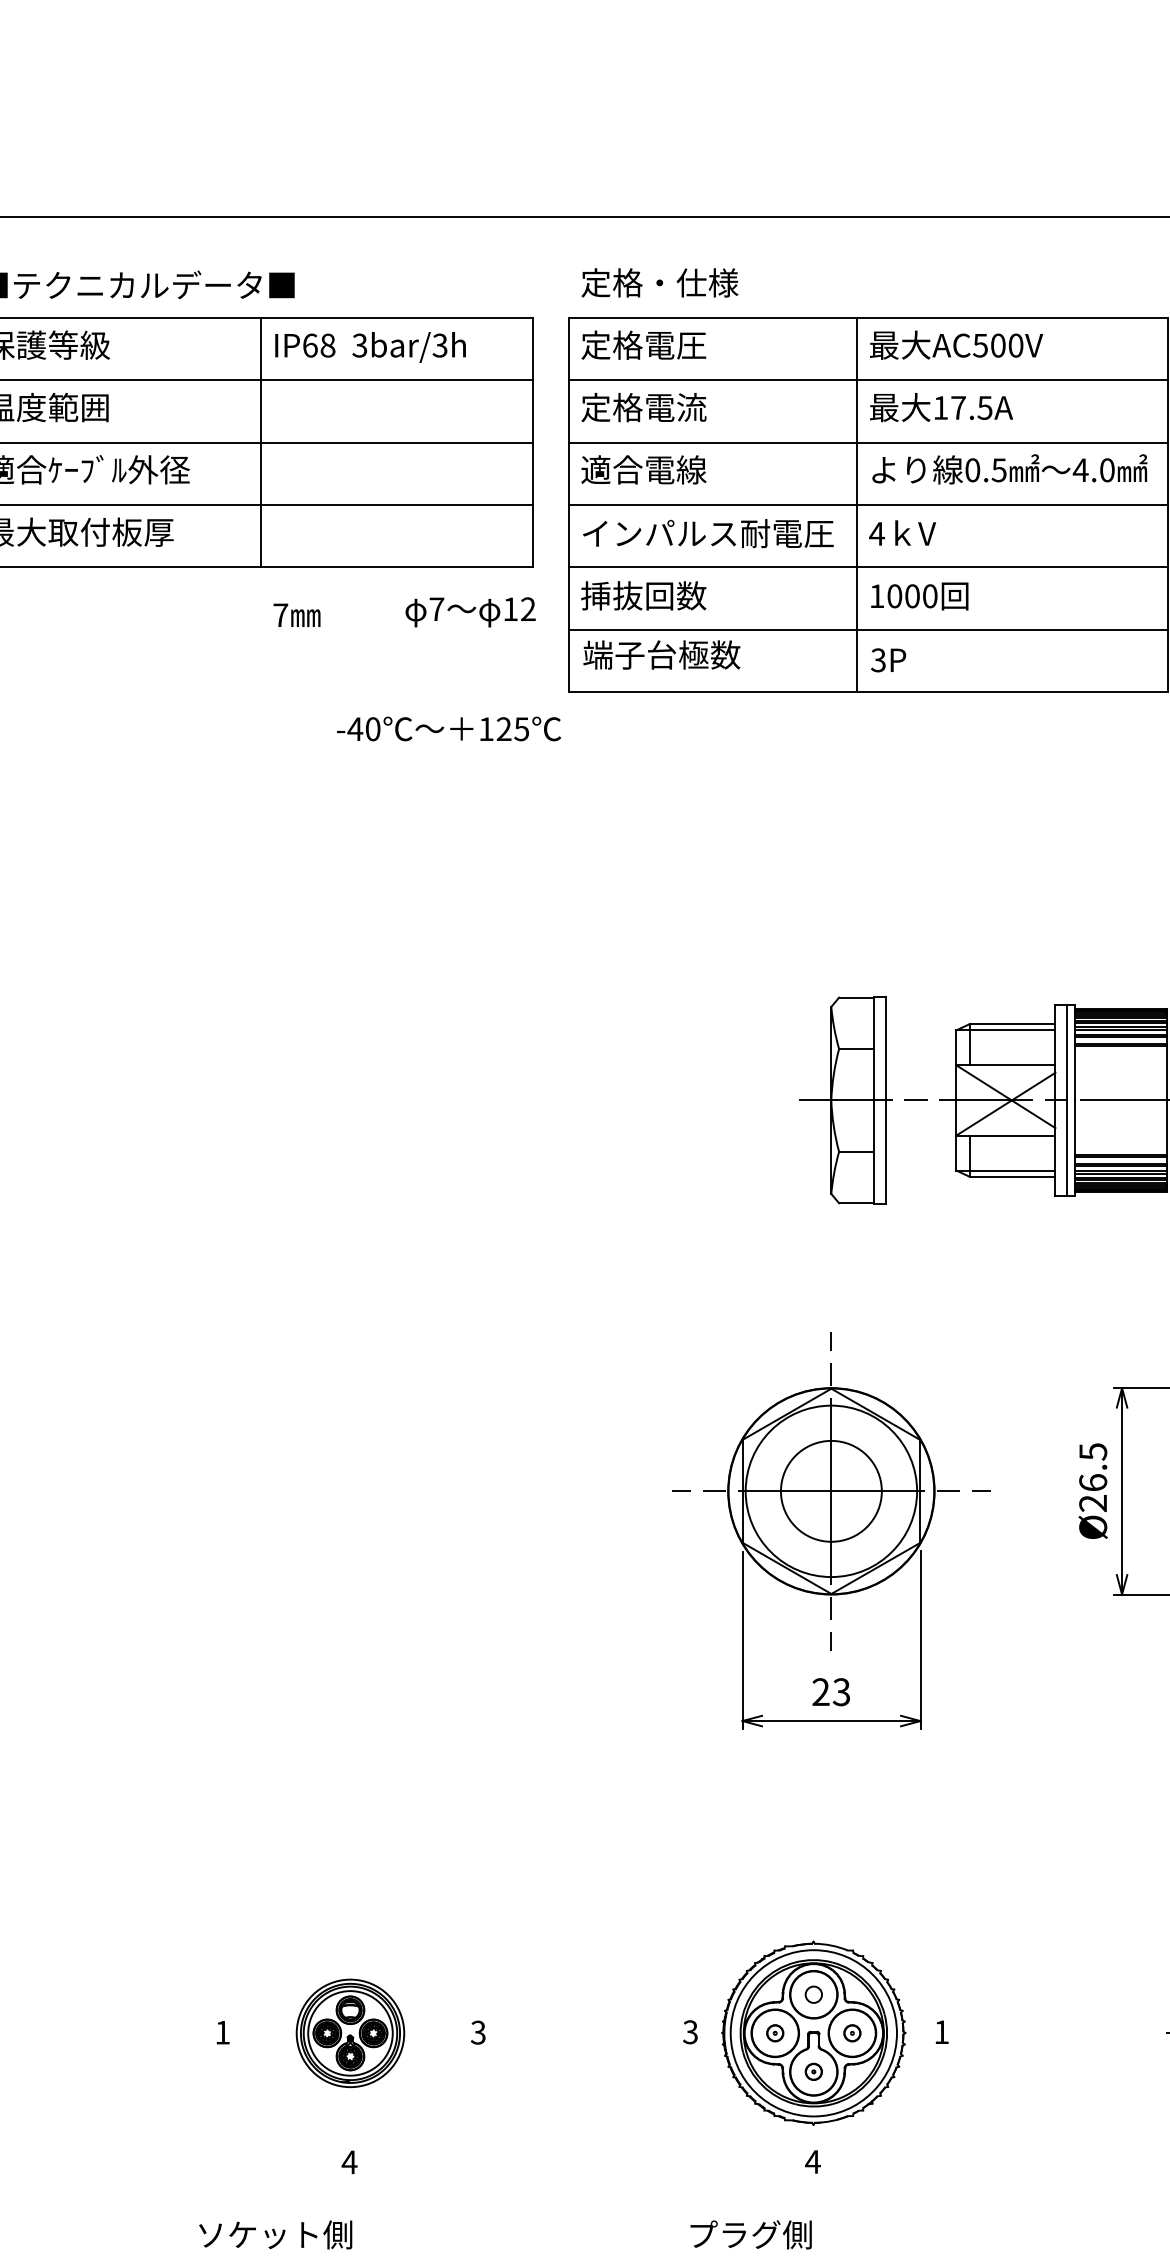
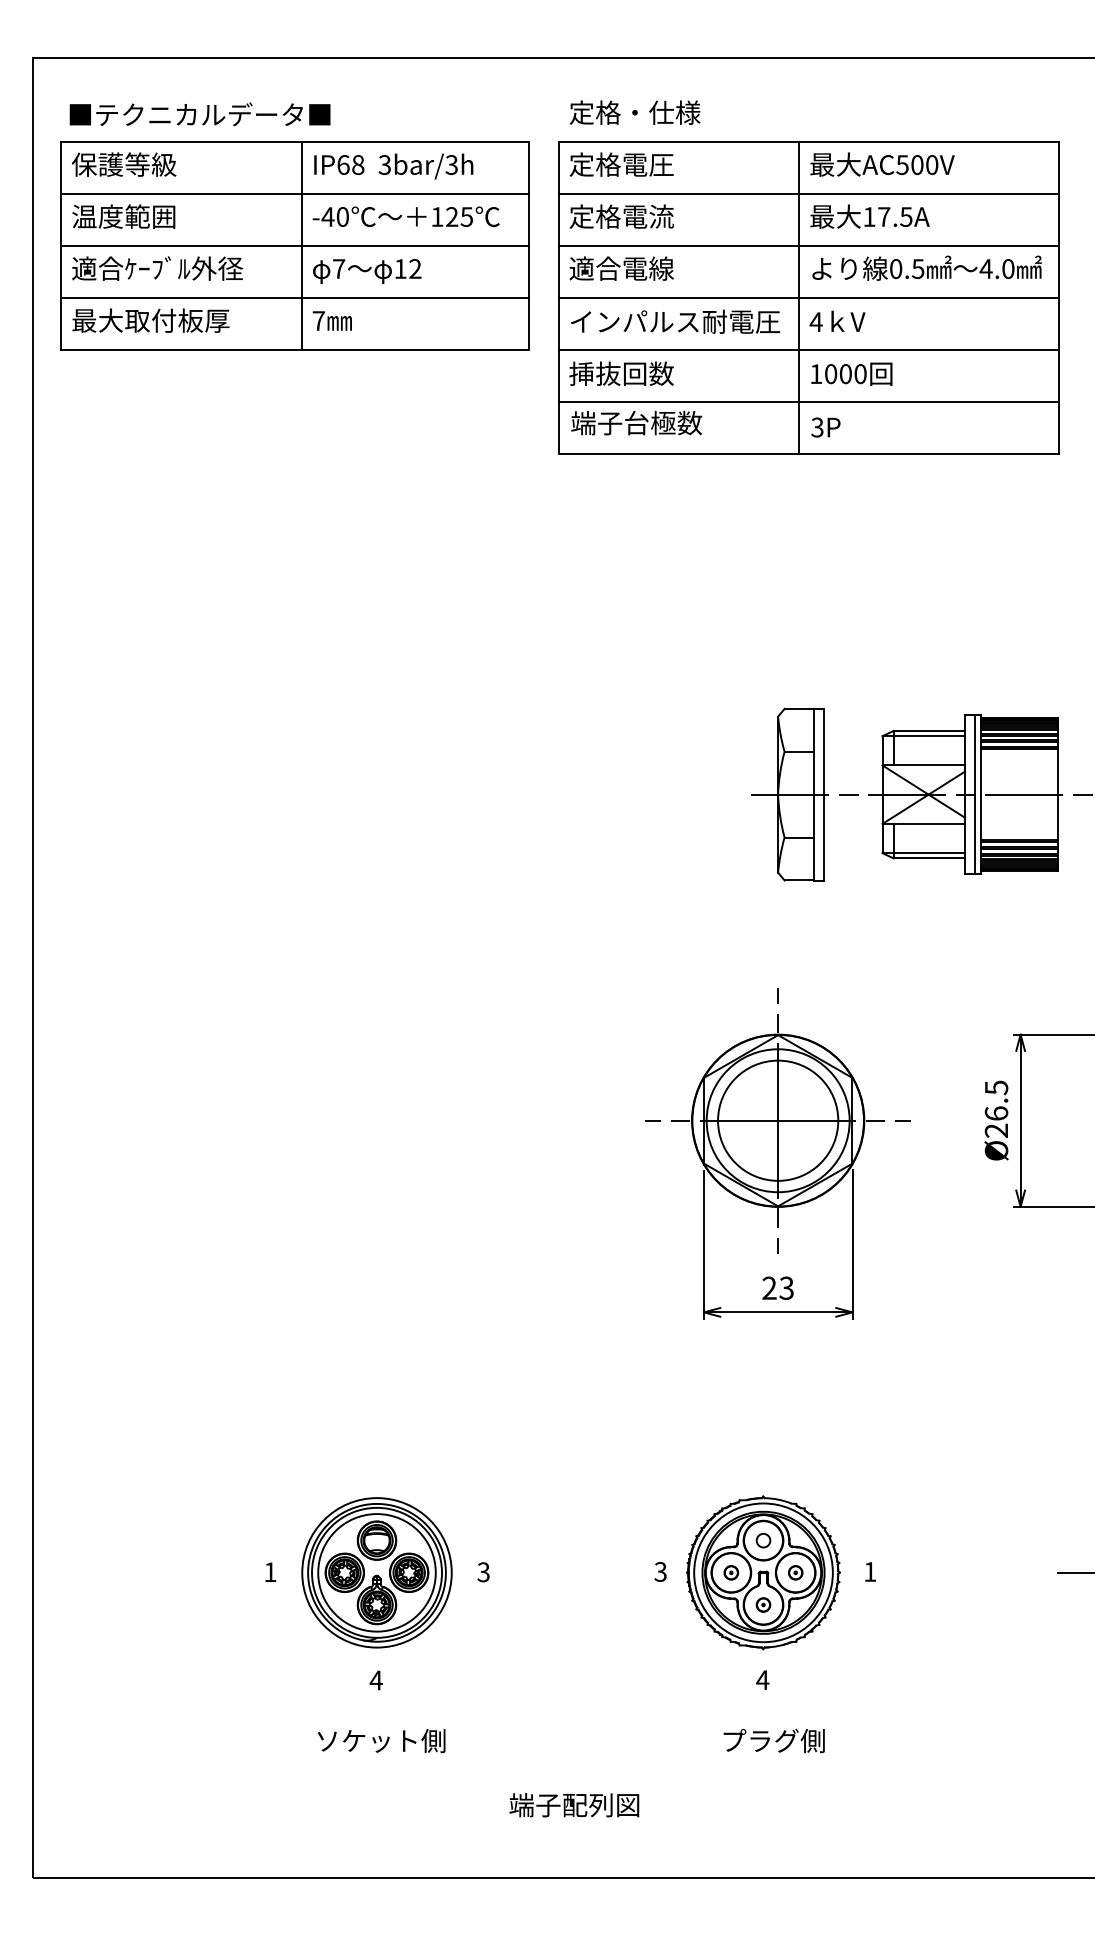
text: (470, 612) -> (367, 271), moved
text: (295, 614) -> (331, 320), moved
text: (448, 728) -> (405, 216), moved
circle: (831, 1491) -> (778, 1120), size x1.43
part: (349, 2032) -> (376, 1572), size x1.67
text: (750, 2234) -> (773, 1740), moved
text: (275, 2235) -> (381, 1741), moved

